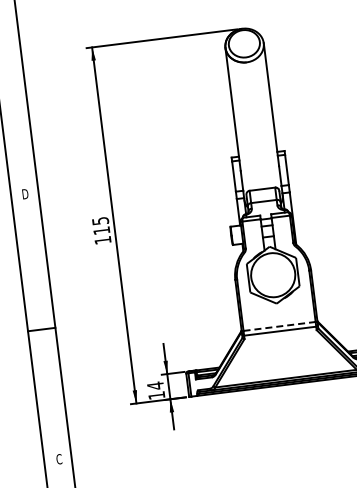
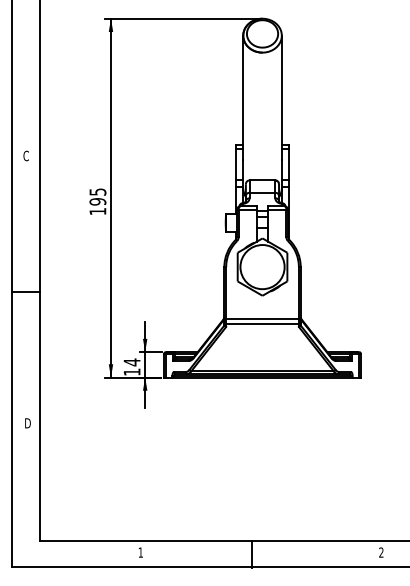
text: (25, 193) -> (26, 155), D -> C
text: (101, 230) -> (97, 201), 115 -> 195
line: (280, 326) -> (263, 318), dashed -> solid
text: (59, 459) -> (27, 423), C -> D

